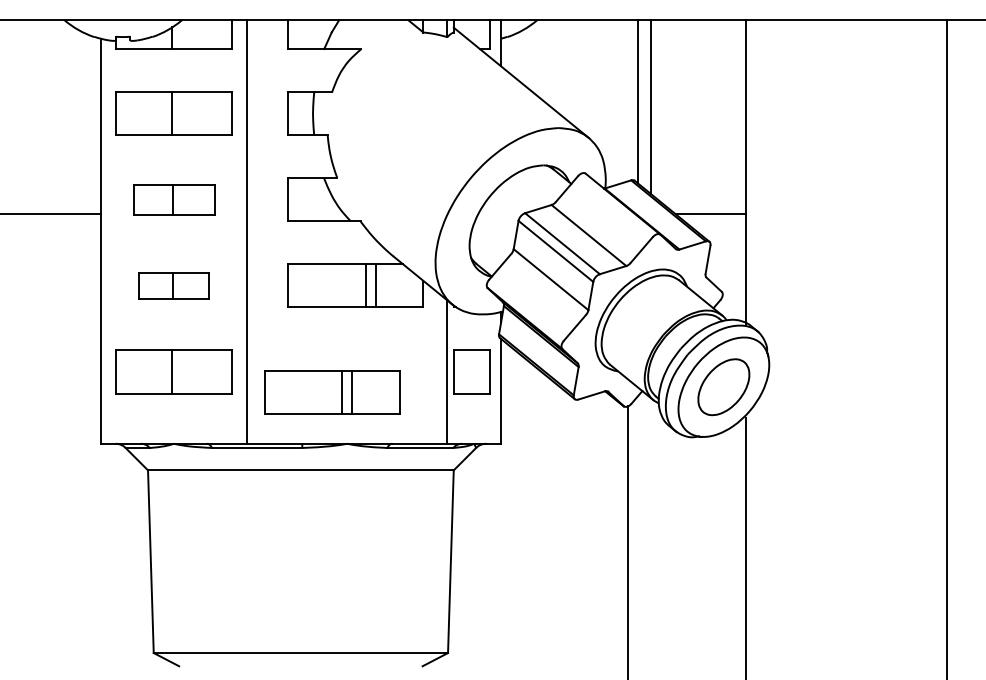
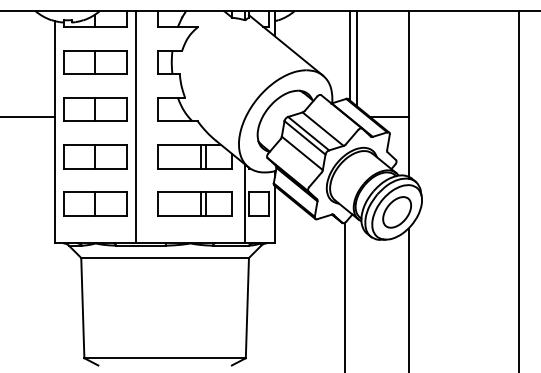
part: (173, 199) -> (95, 109), size x1.43
part: (173, 285) -> (95, 156), size x1.67
part: (330, 391) -> (194, 203), moved

